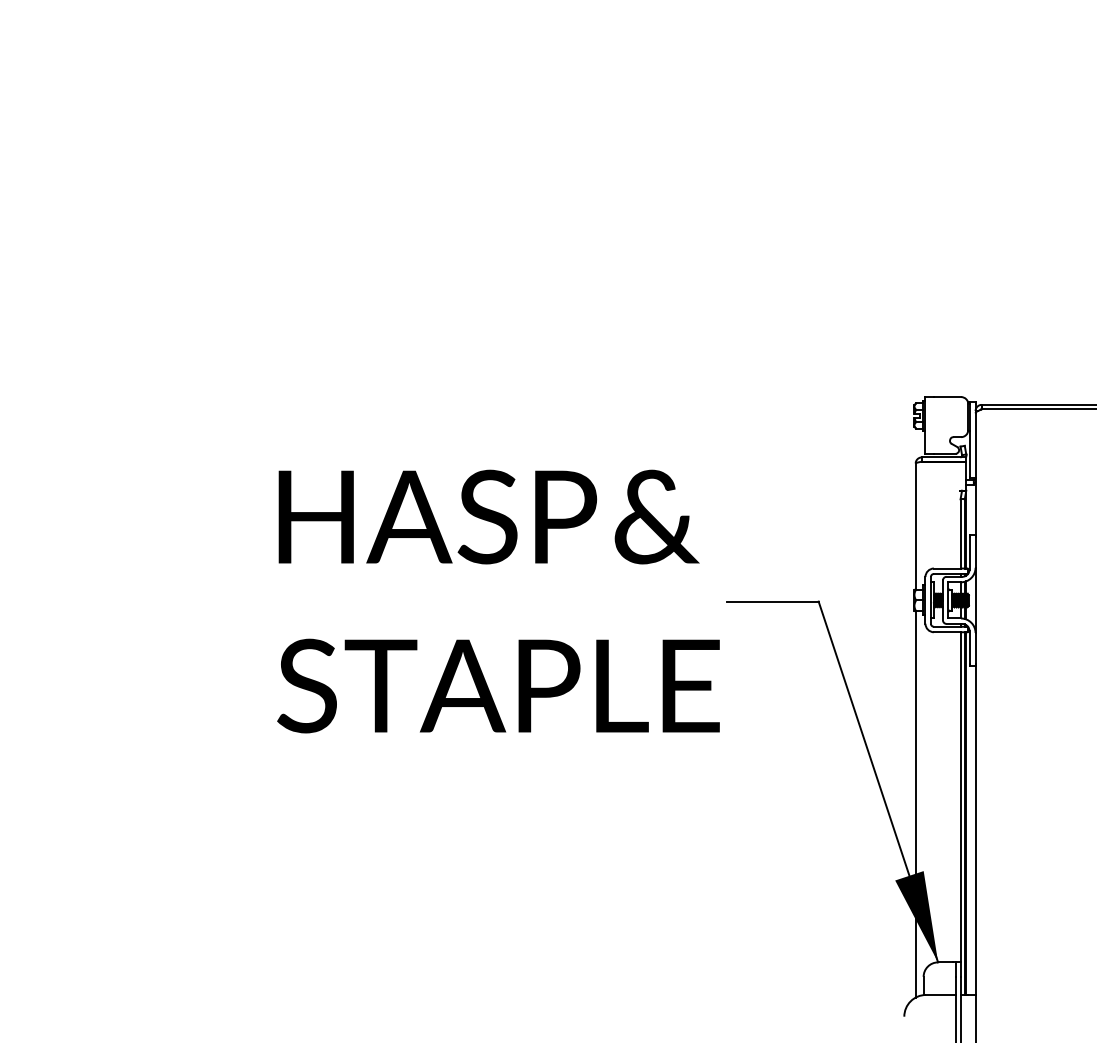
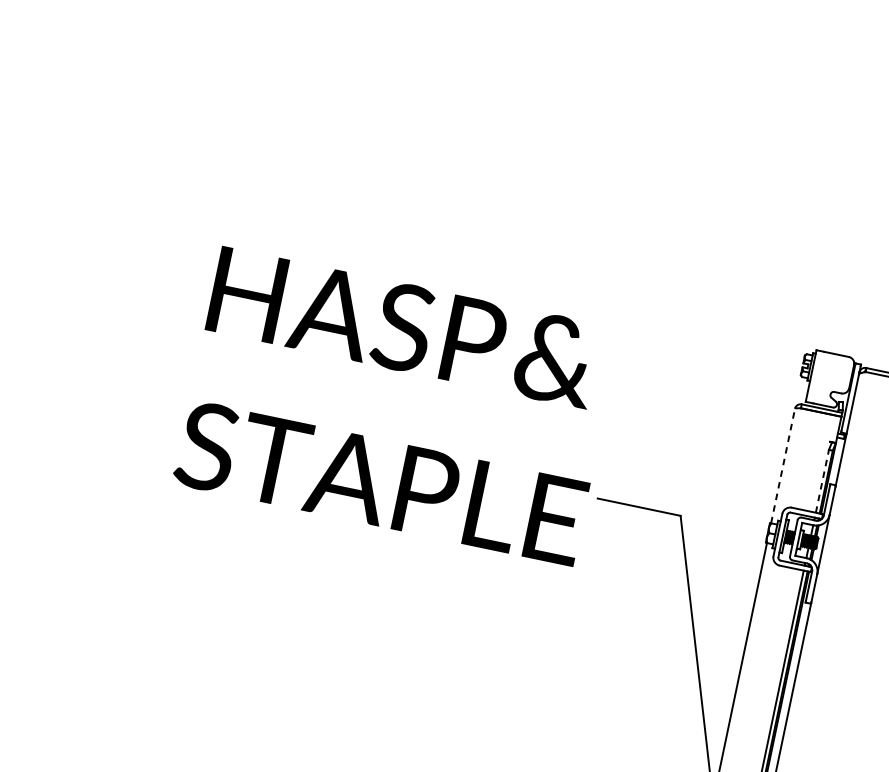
line: (915, 526) -> (782, 465), solid -> dashed
line: (960, 533) -> (822, 480), solid -> dashed
text: (498, 601) -> (396, 406), moved

